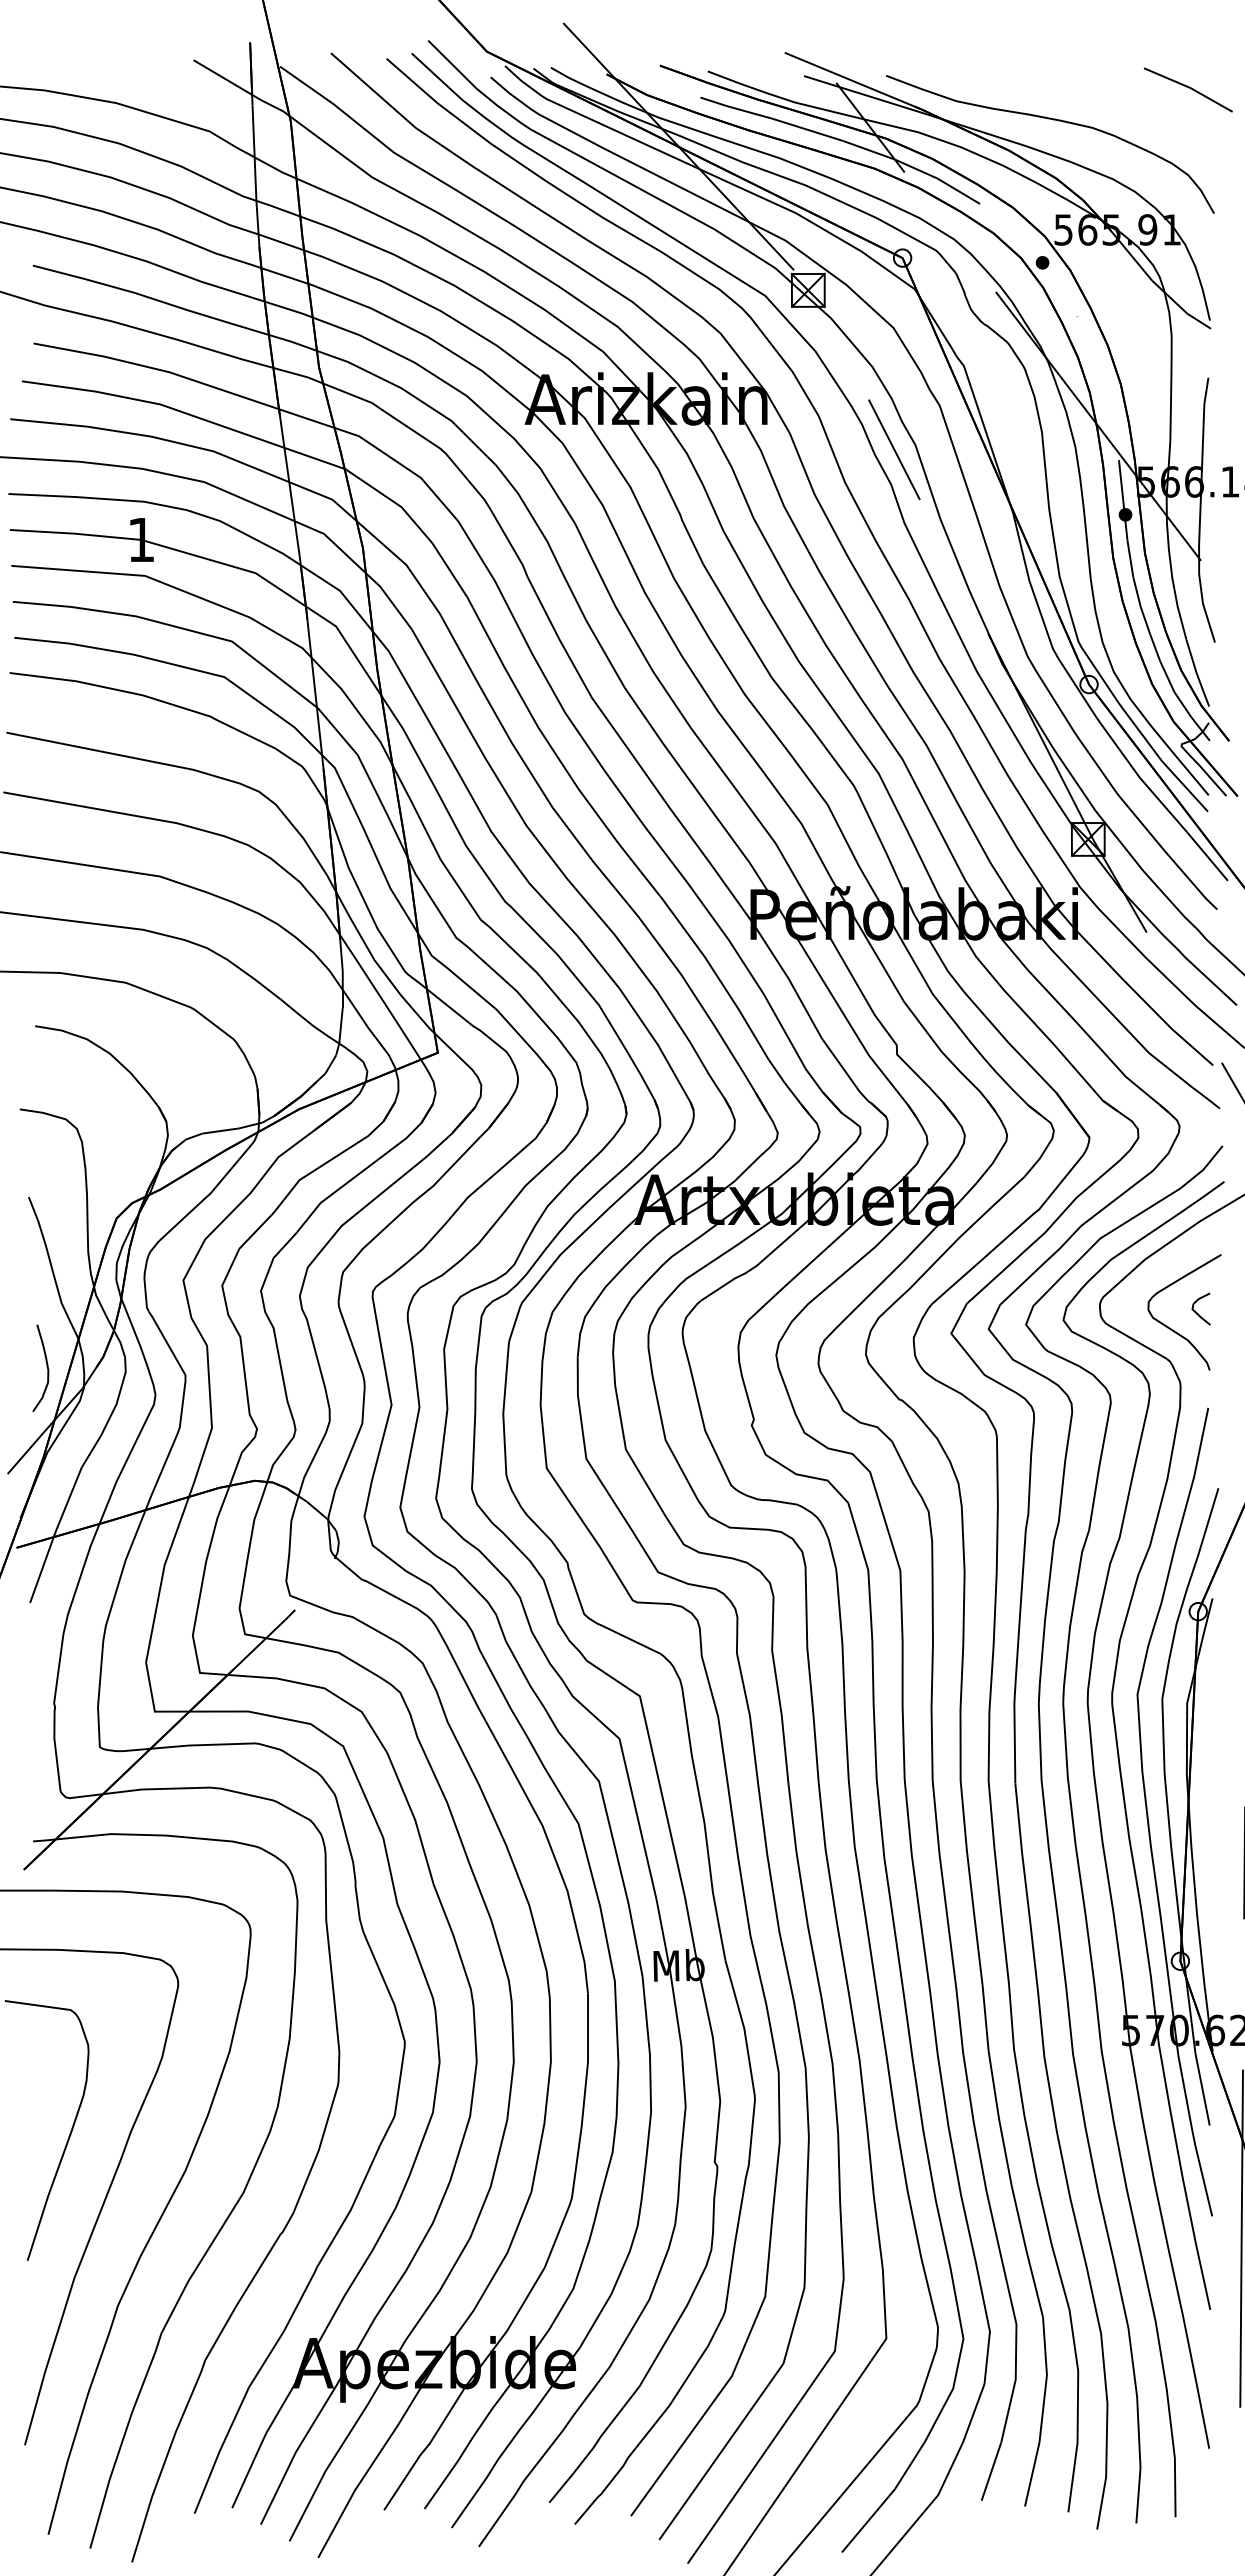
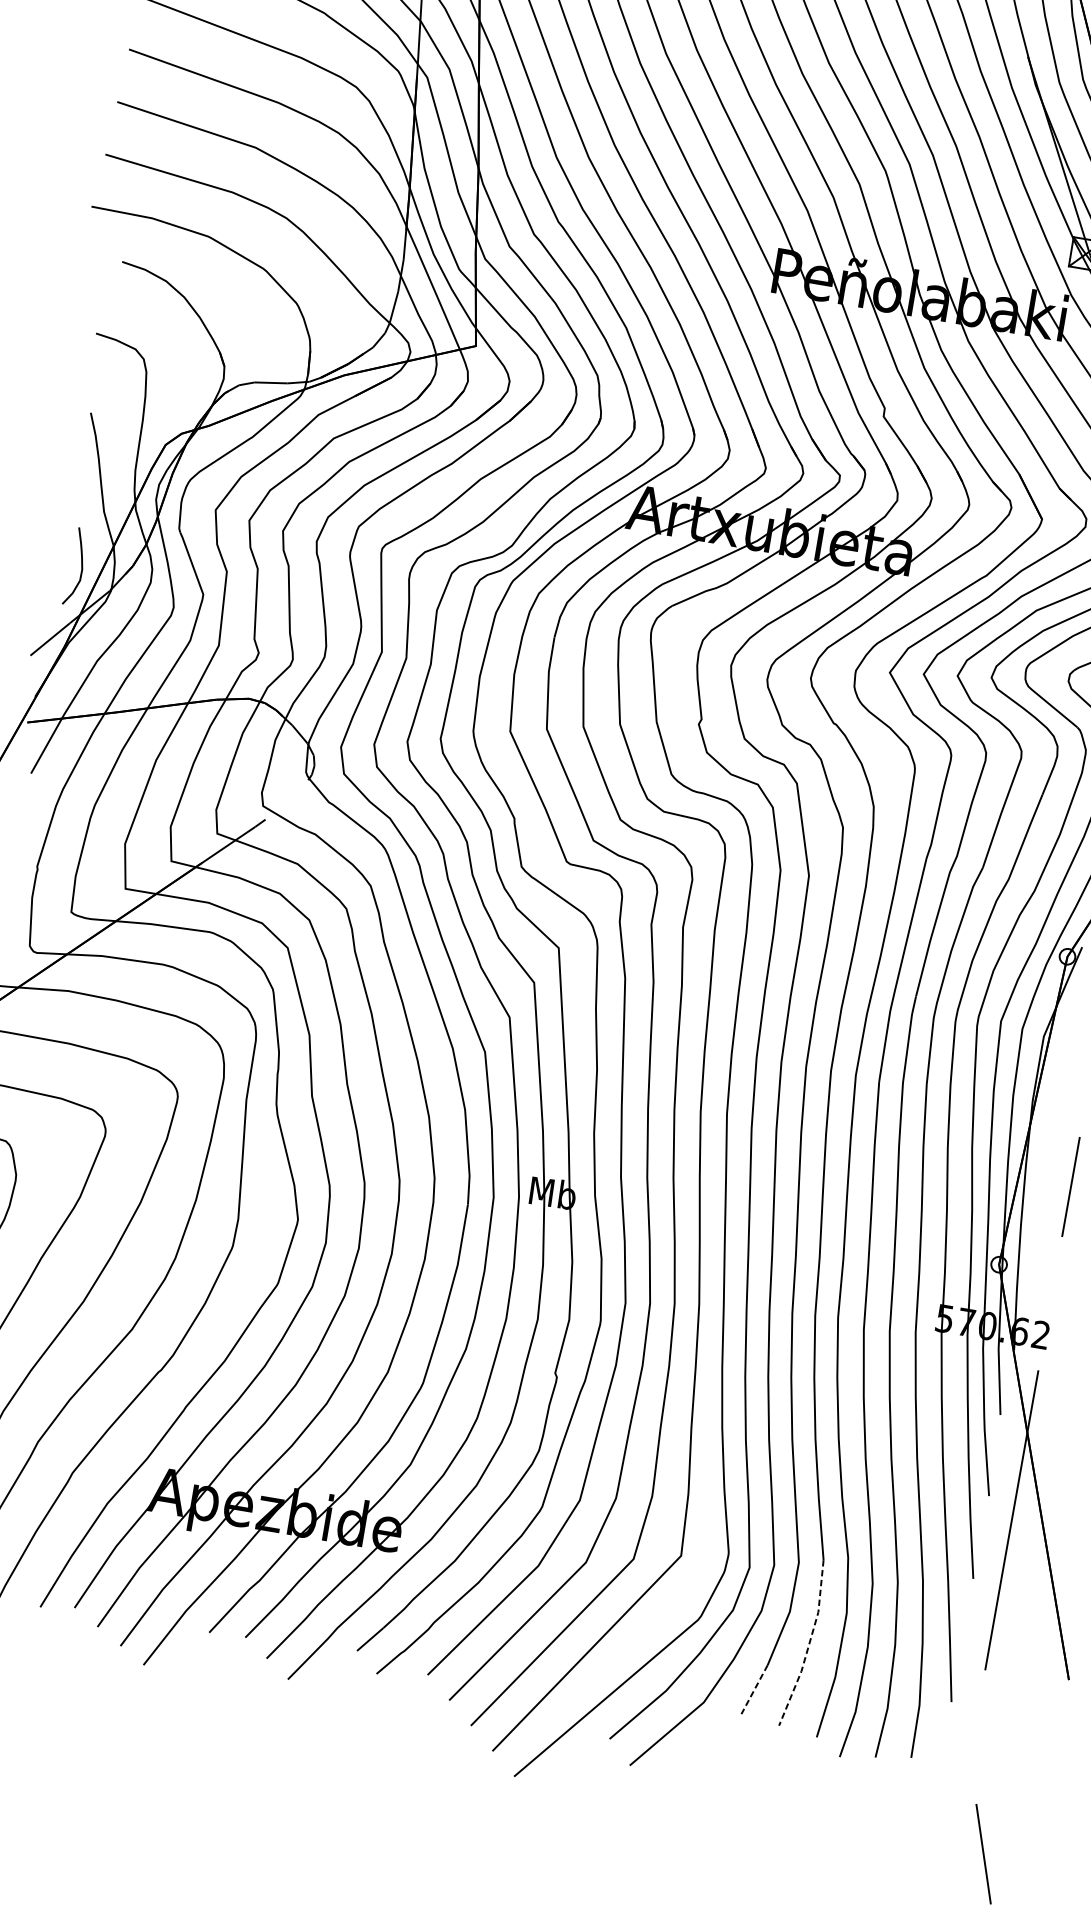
line: (1042, 2412) -> (808, 1644), solid -> dashed
line: (991, 2471) -> (754, 1689), solid -> dashed

